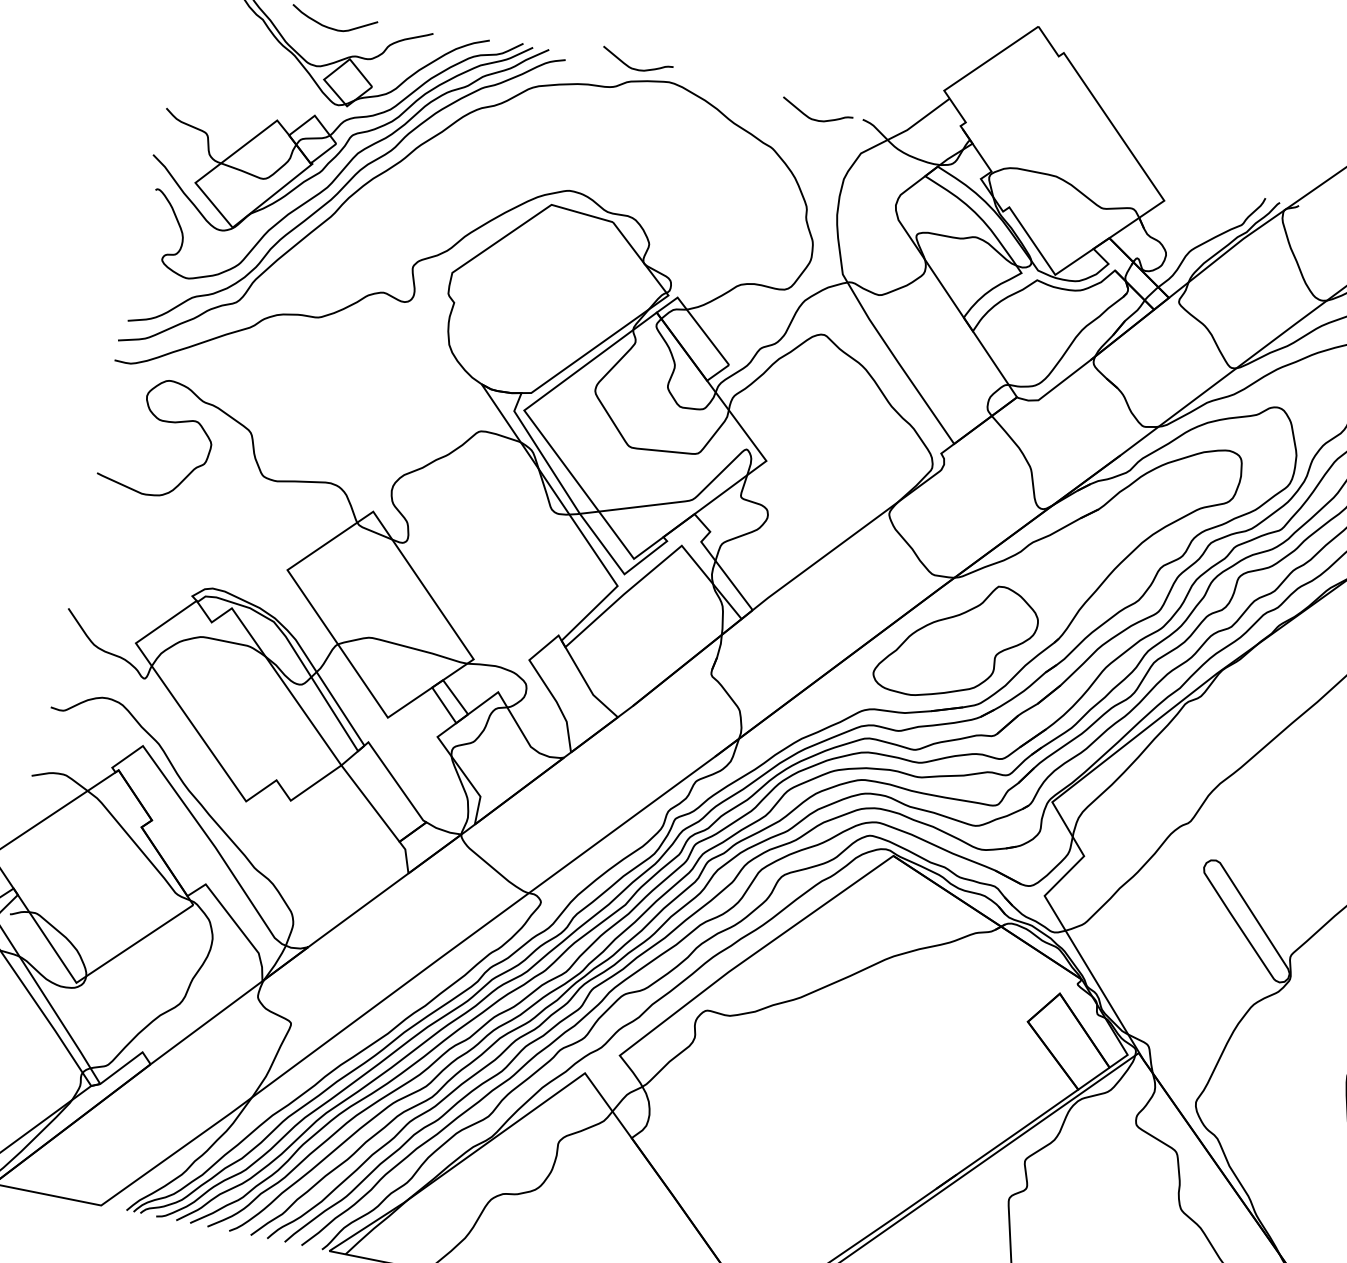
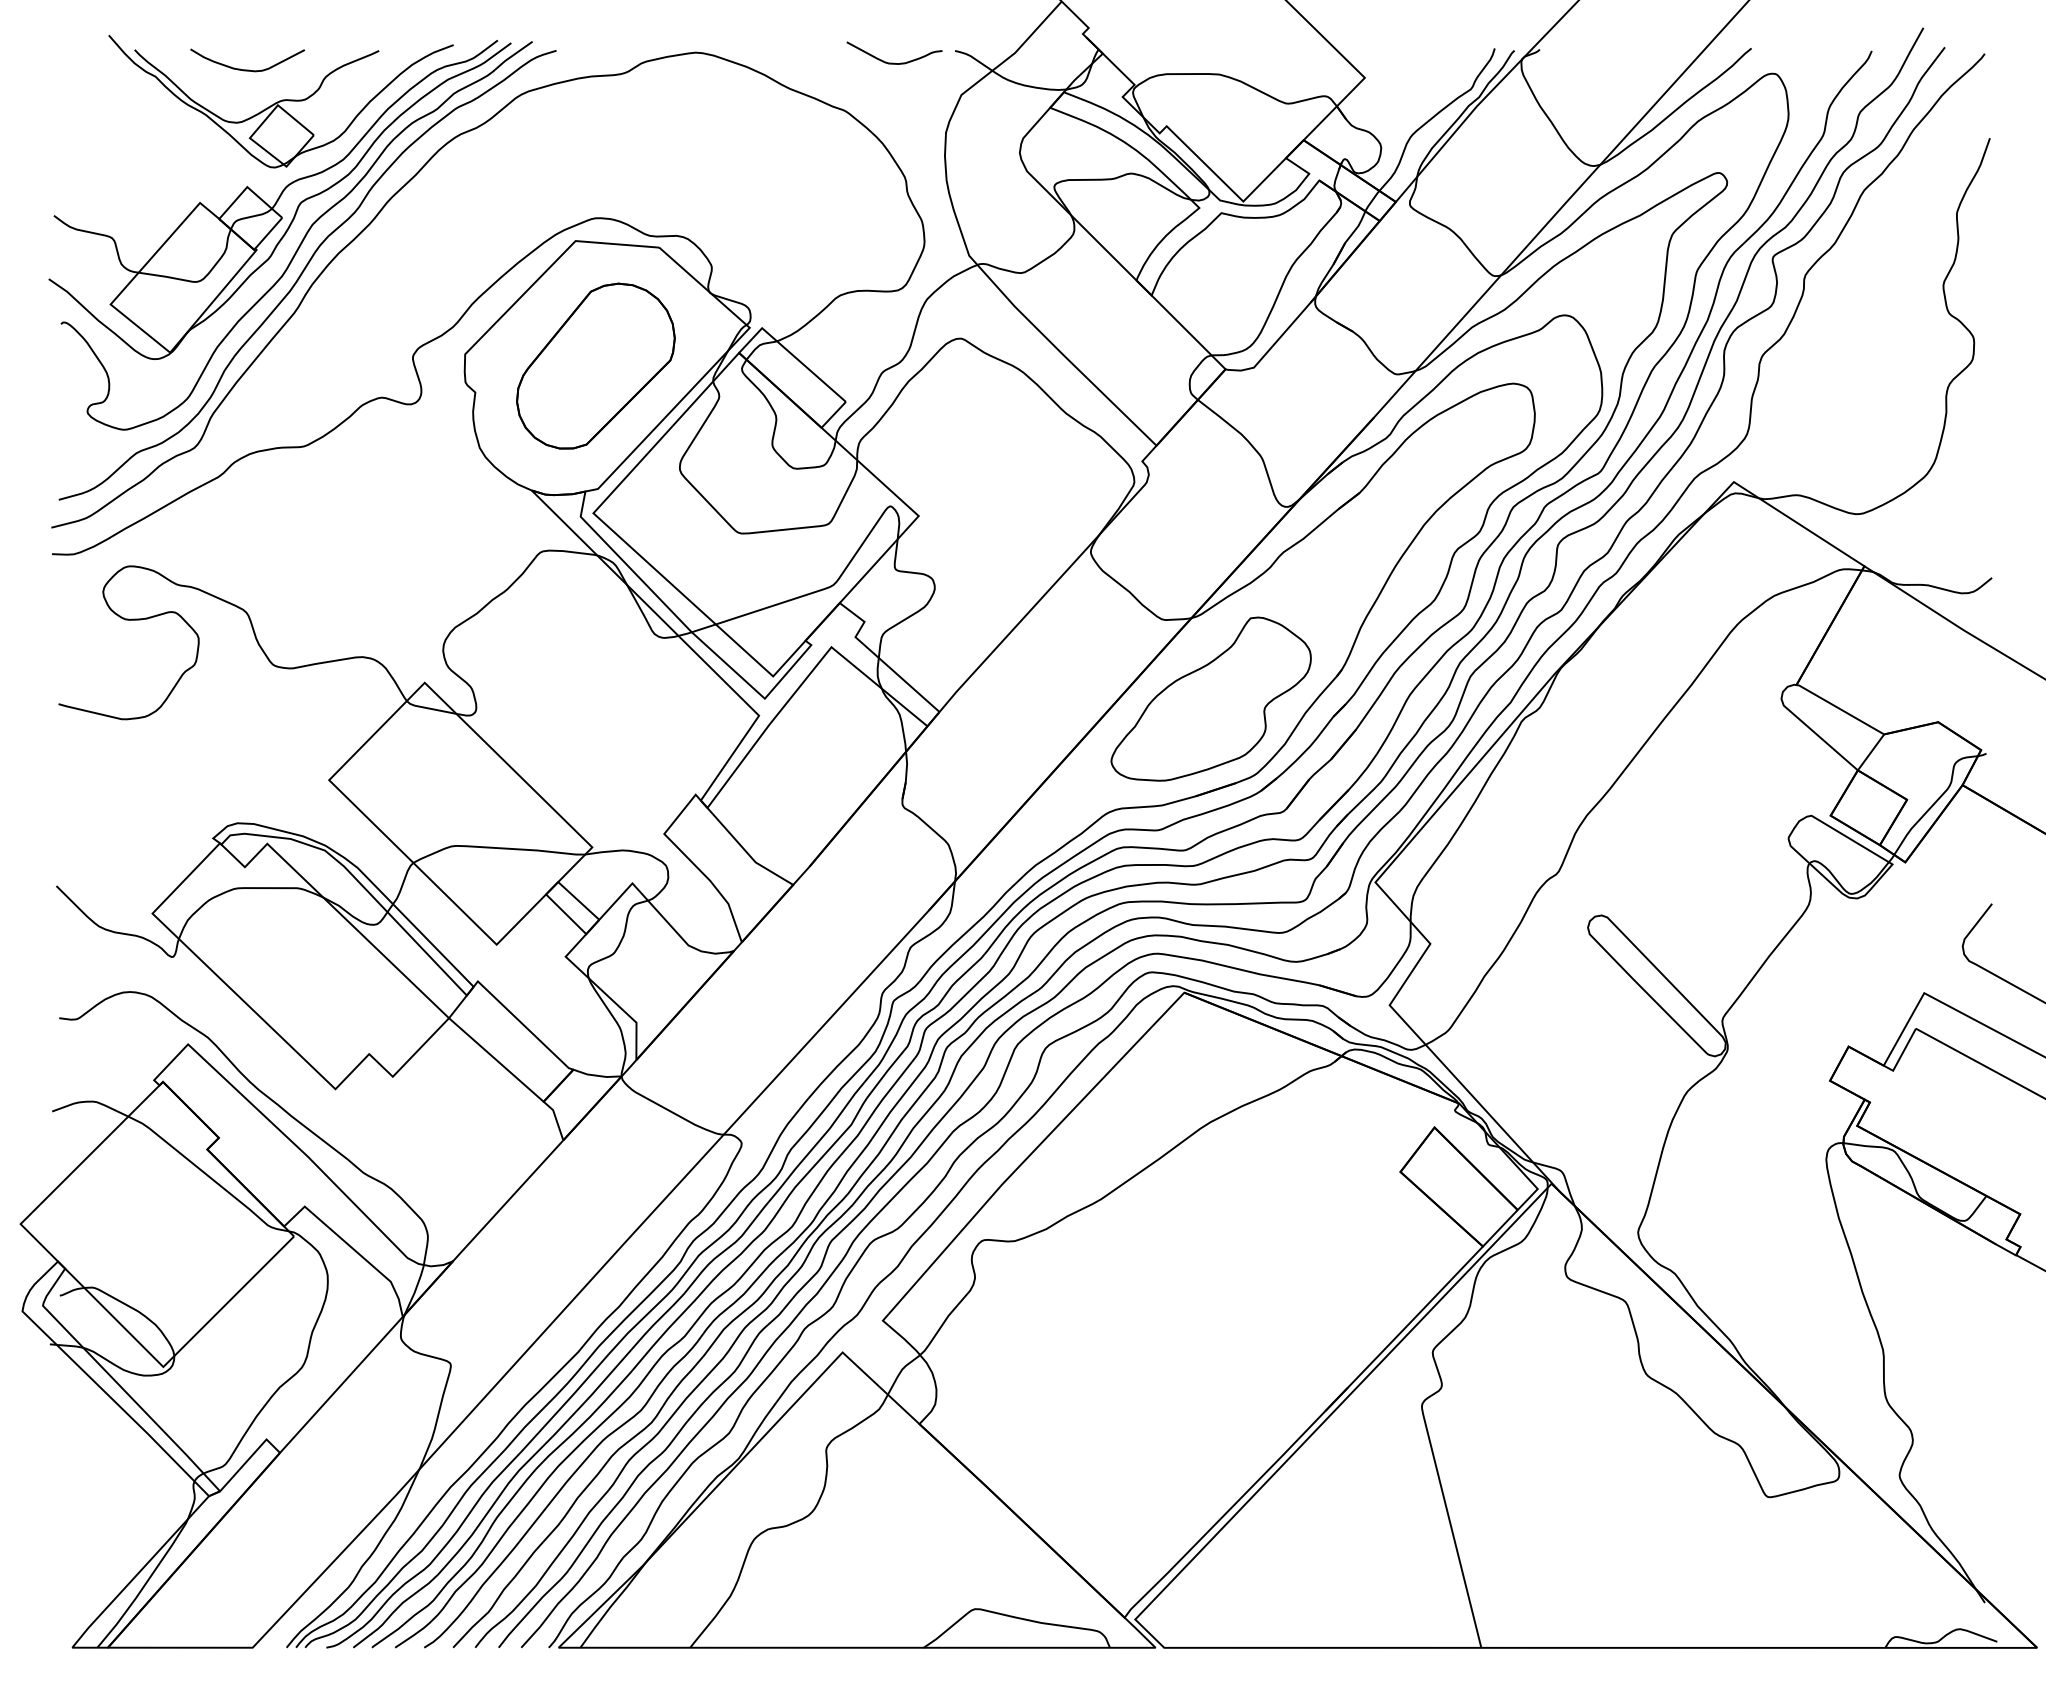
curve: (636, 68) -> (649, 43), removed
part: (547, 300) -> (595, 365), added

